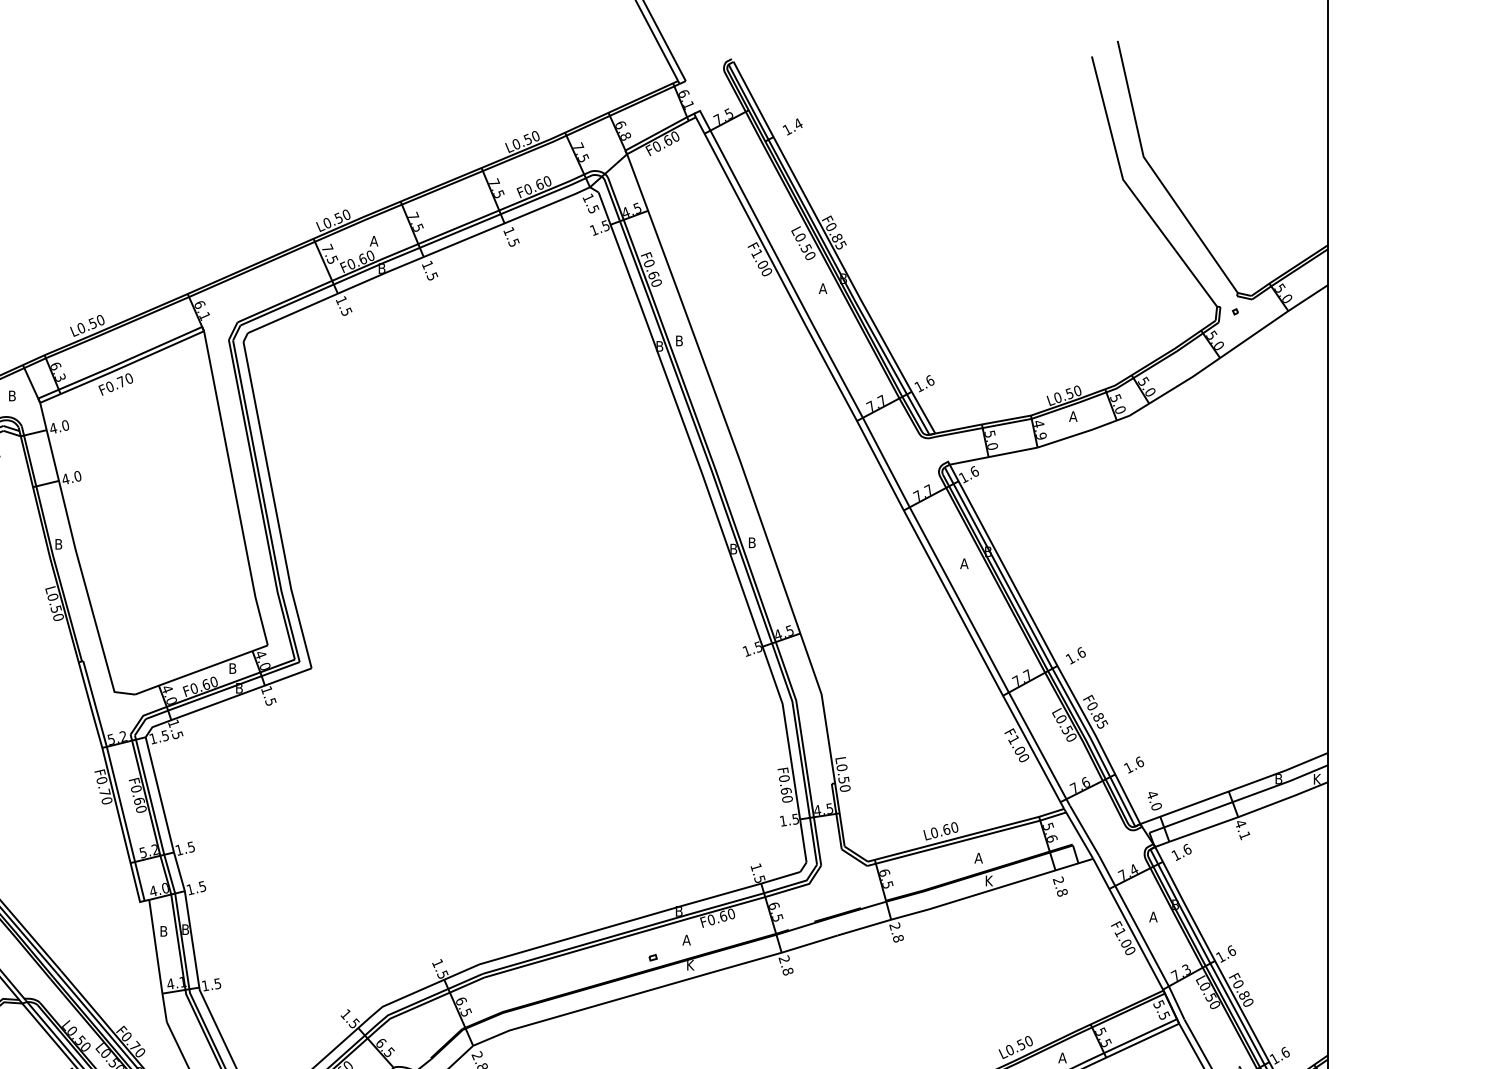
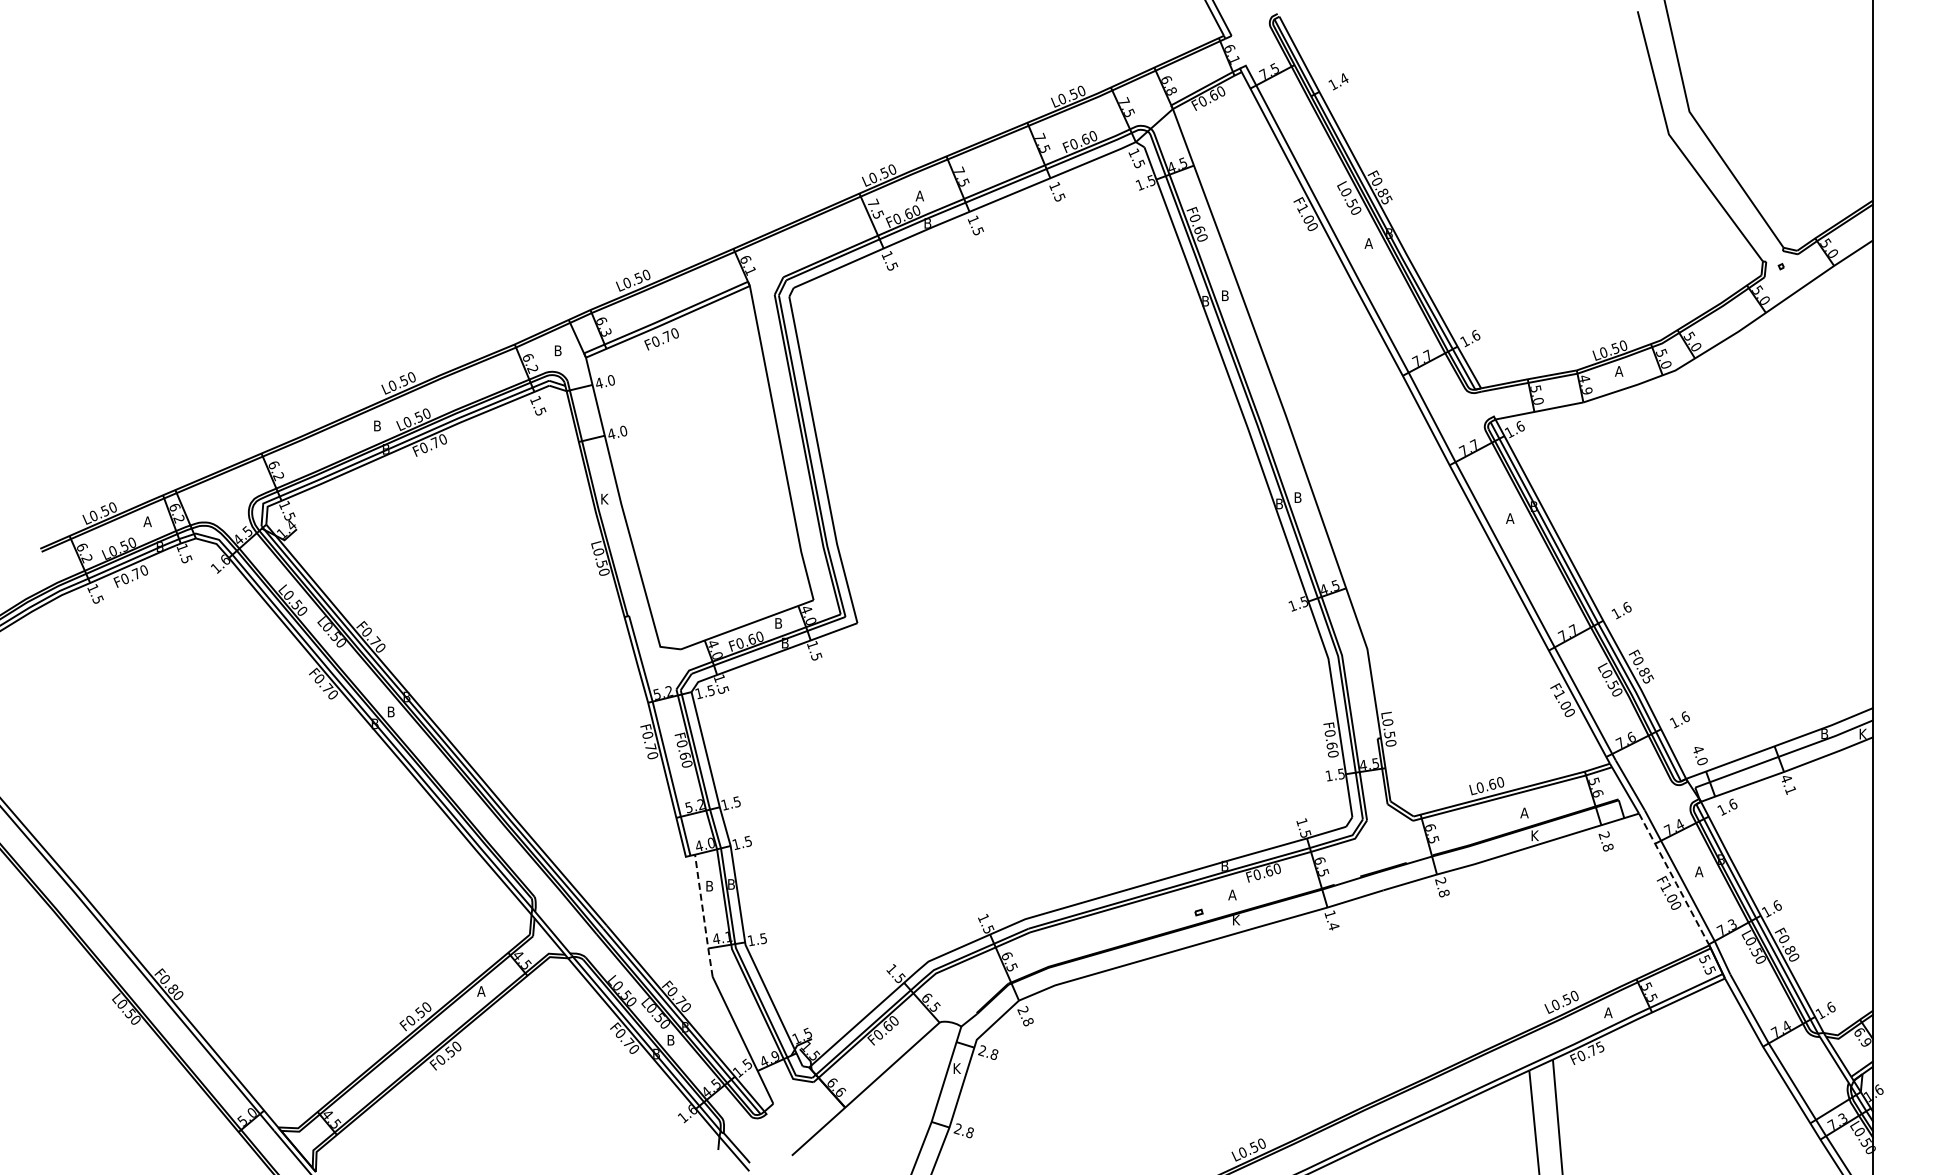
text: (59, 543) -> (605, 498), B -> K
line: (1128, 924) -> (1674, 879), solid -> dashed
line: (157, 960) -> (703, 915), solid -> dashed
text: (785, 965) -> (1331, 920), 2.8 -> 1.4

